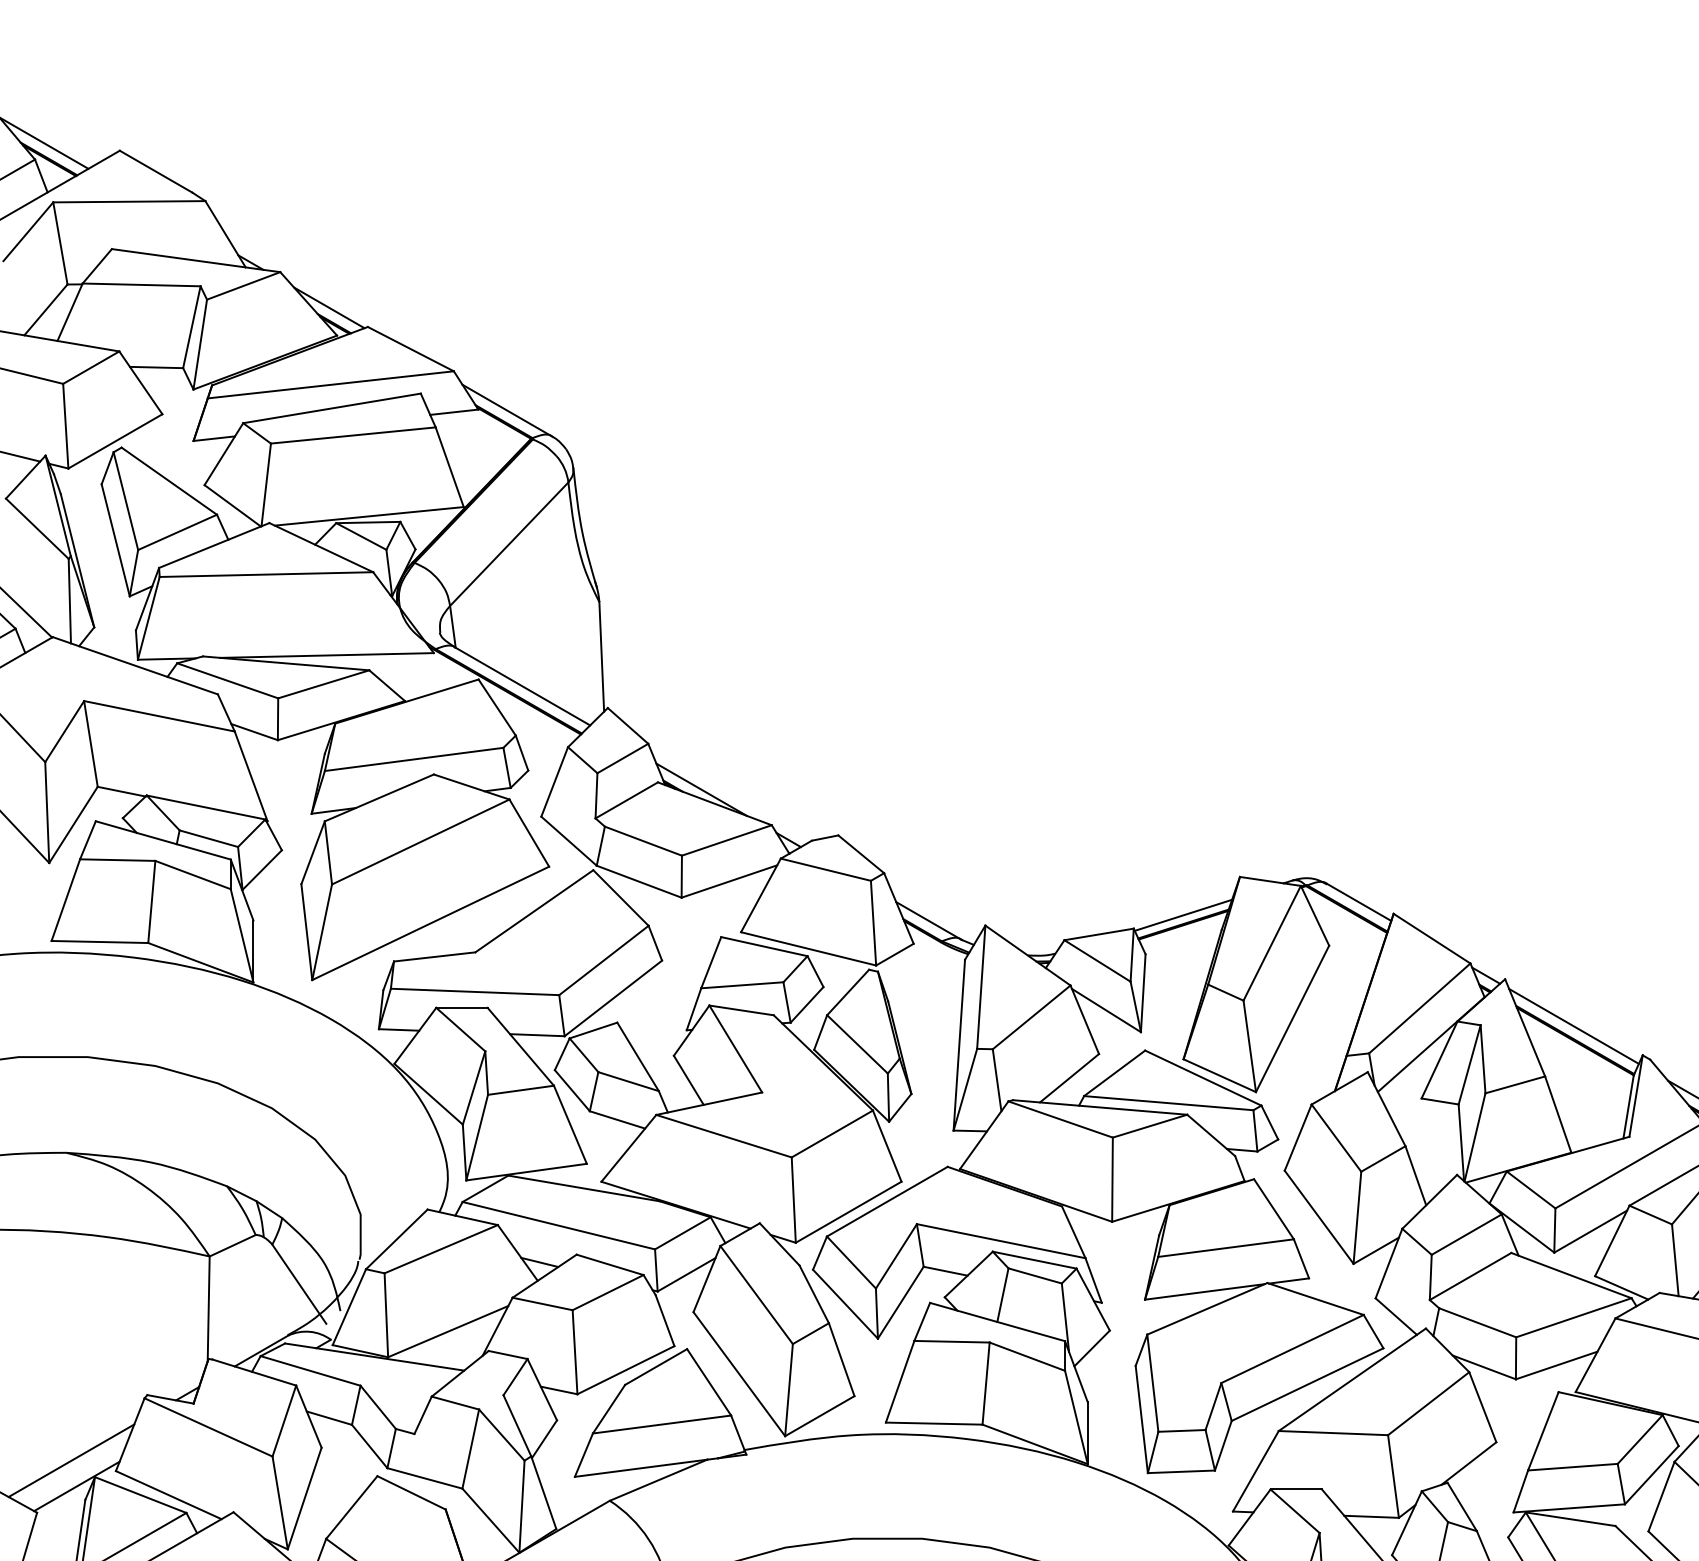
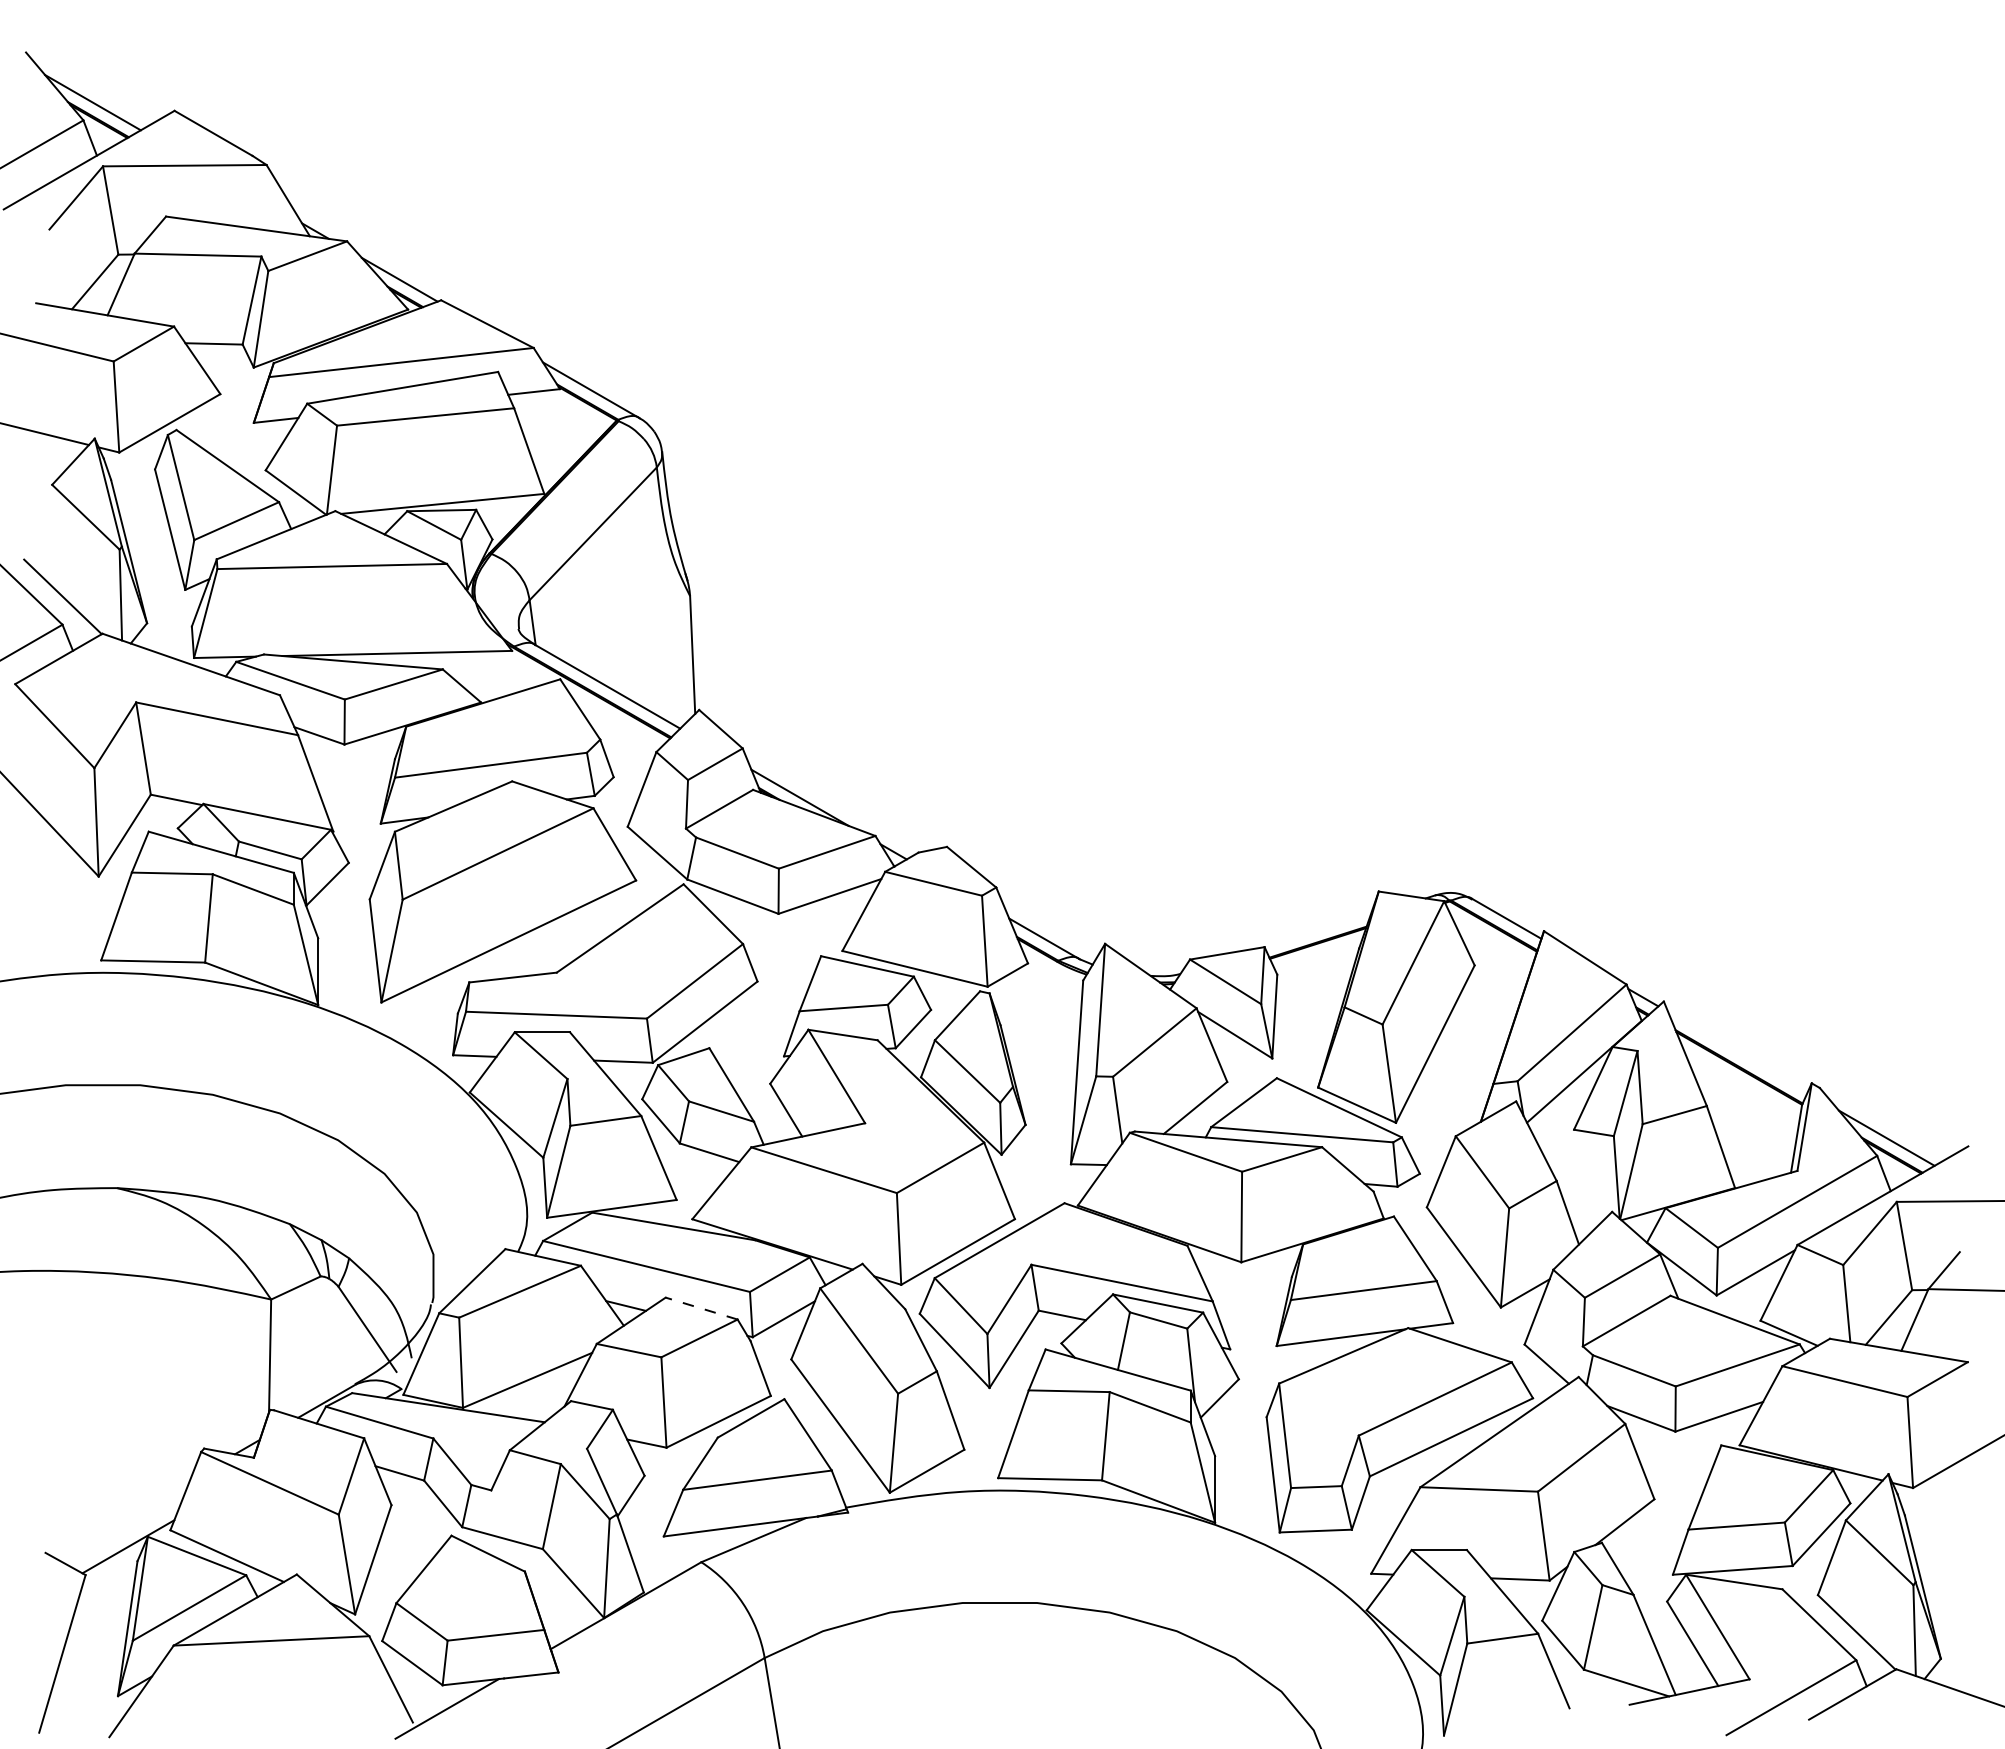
line: (1182, 915) -> (1317, 932), removed
line: (1573, 1026) -> (1737, 1052), removed
line: (609, 1264) -> (701, 1308), solid -> dashed
line: (71, 1461) -> (122, 1519), removed

